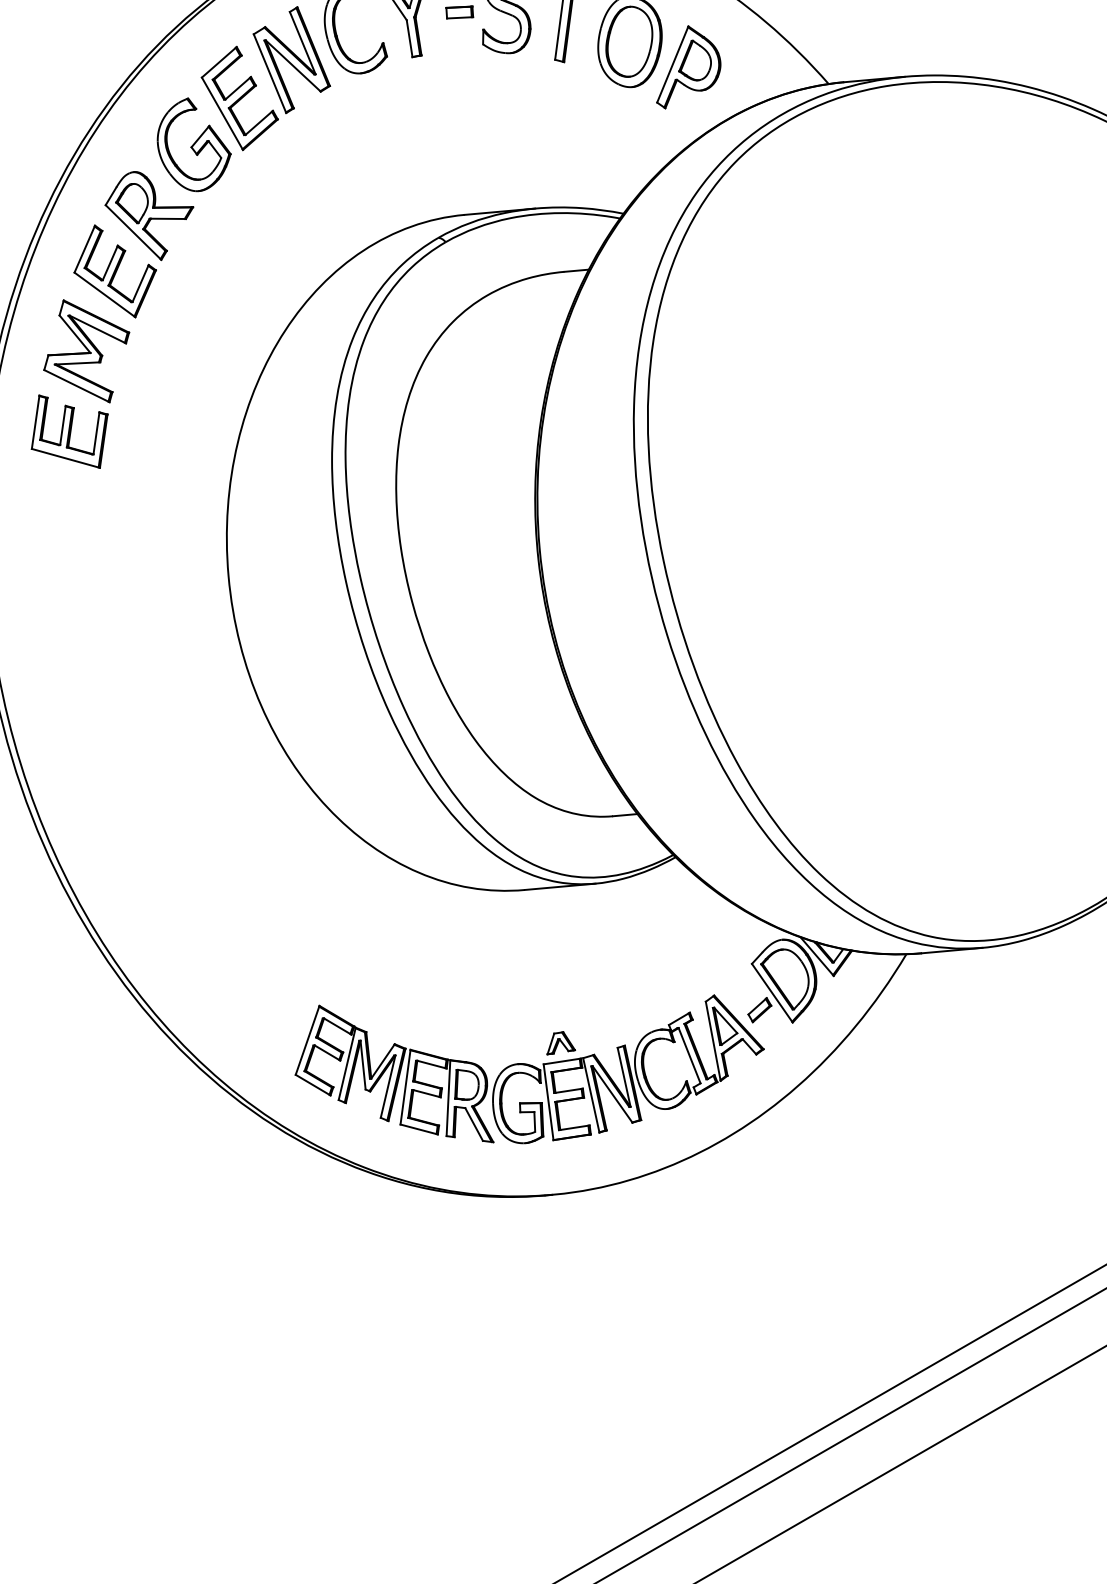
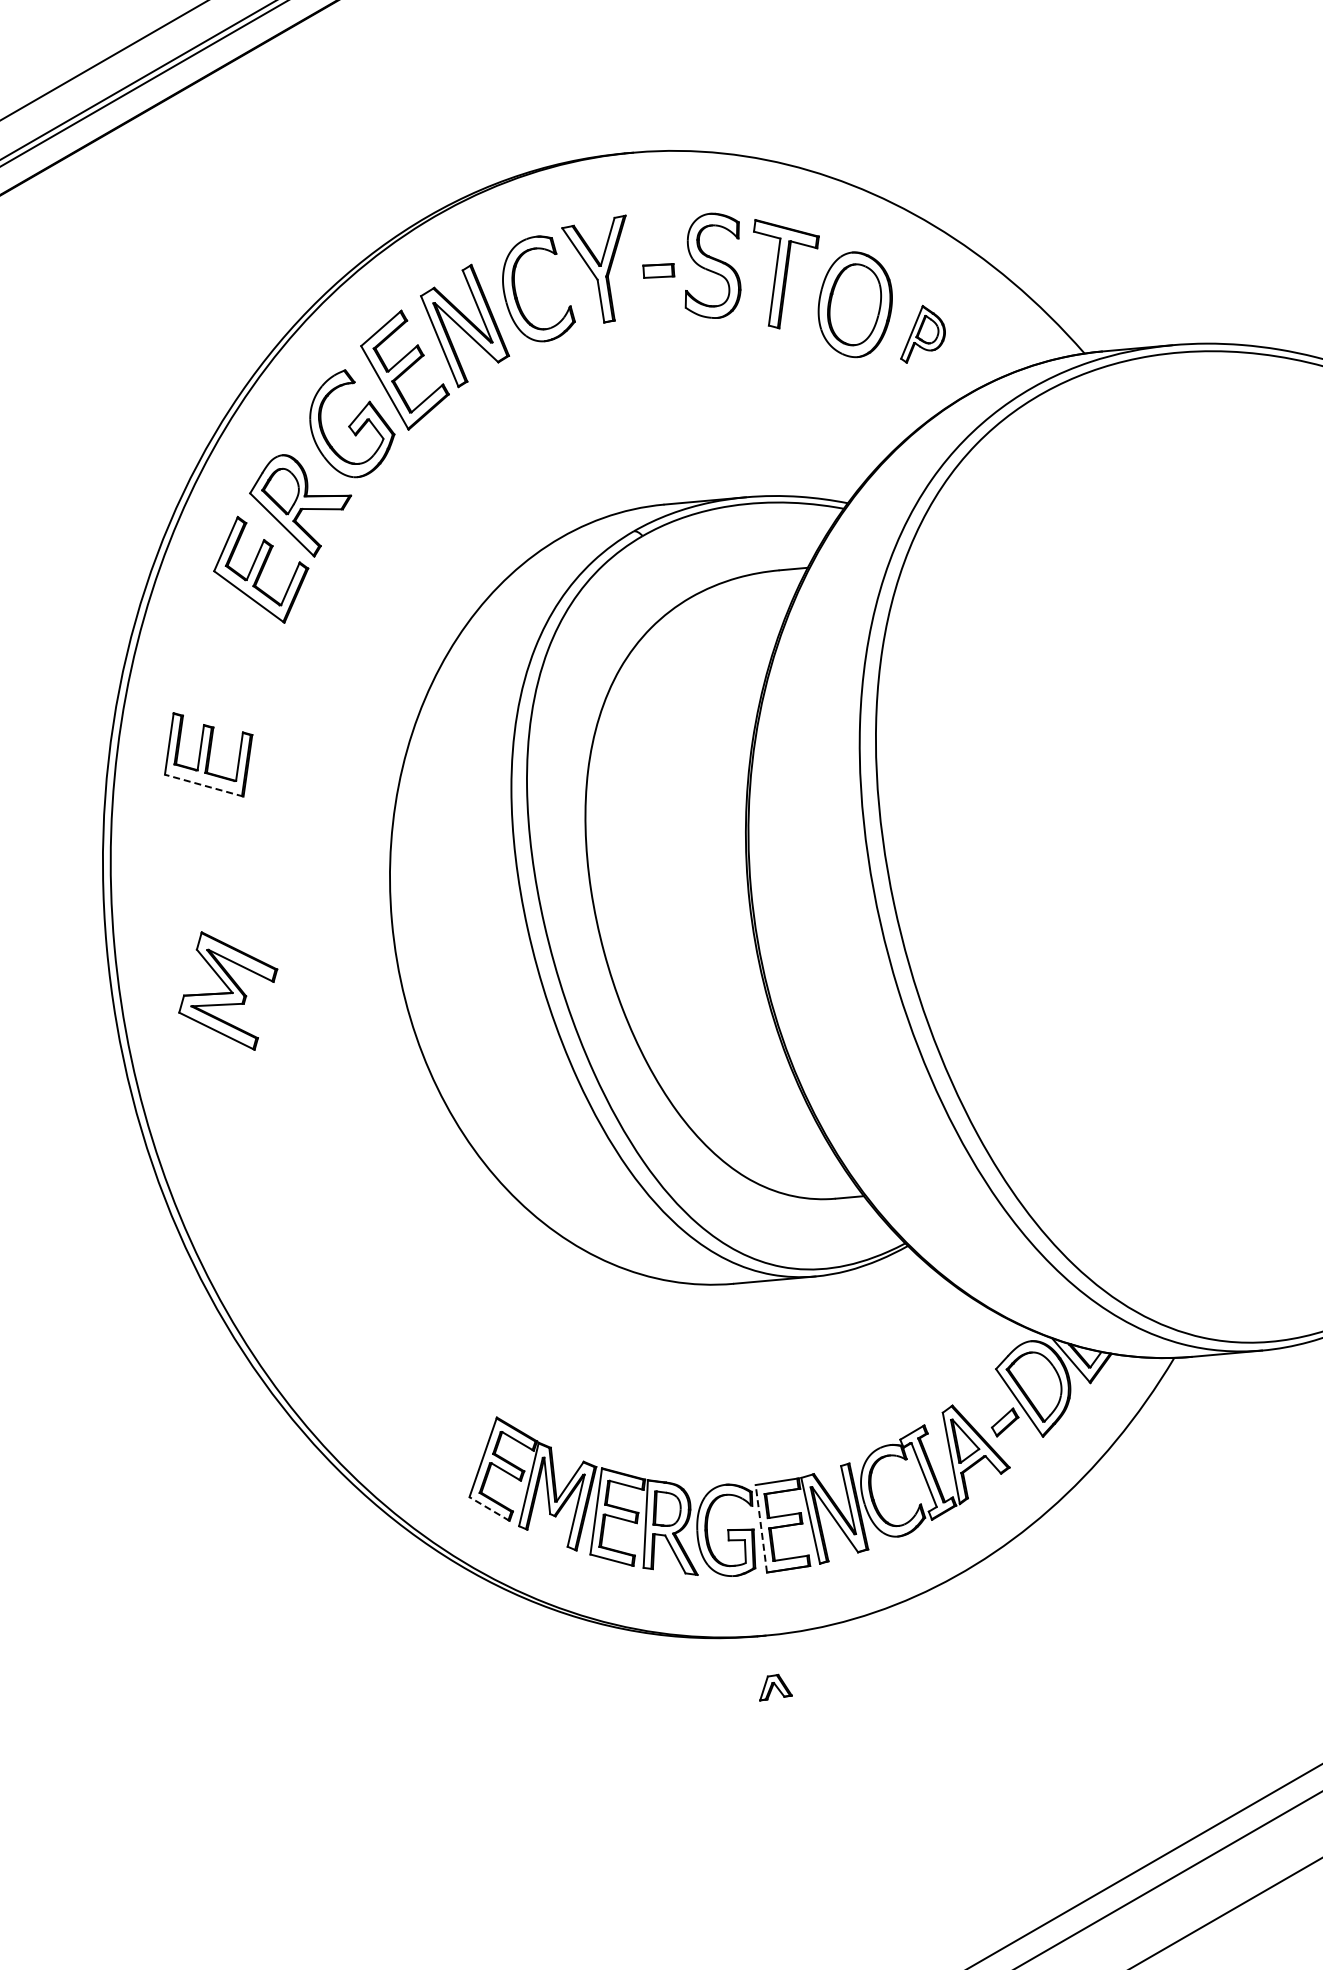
part: (688, 67) -> (922, 334), size x0.6
part: (86, 350) -> (228, 990), moved
line: (66, 458) -> (204, 785), solid -> dashed
part: (560, 1043) -> (775, 1687), moved
line: (313, 1084) -> (489, 1508), solid -> dashed
line: (548, 1102) -> (761, 1528), solid -> dashed

